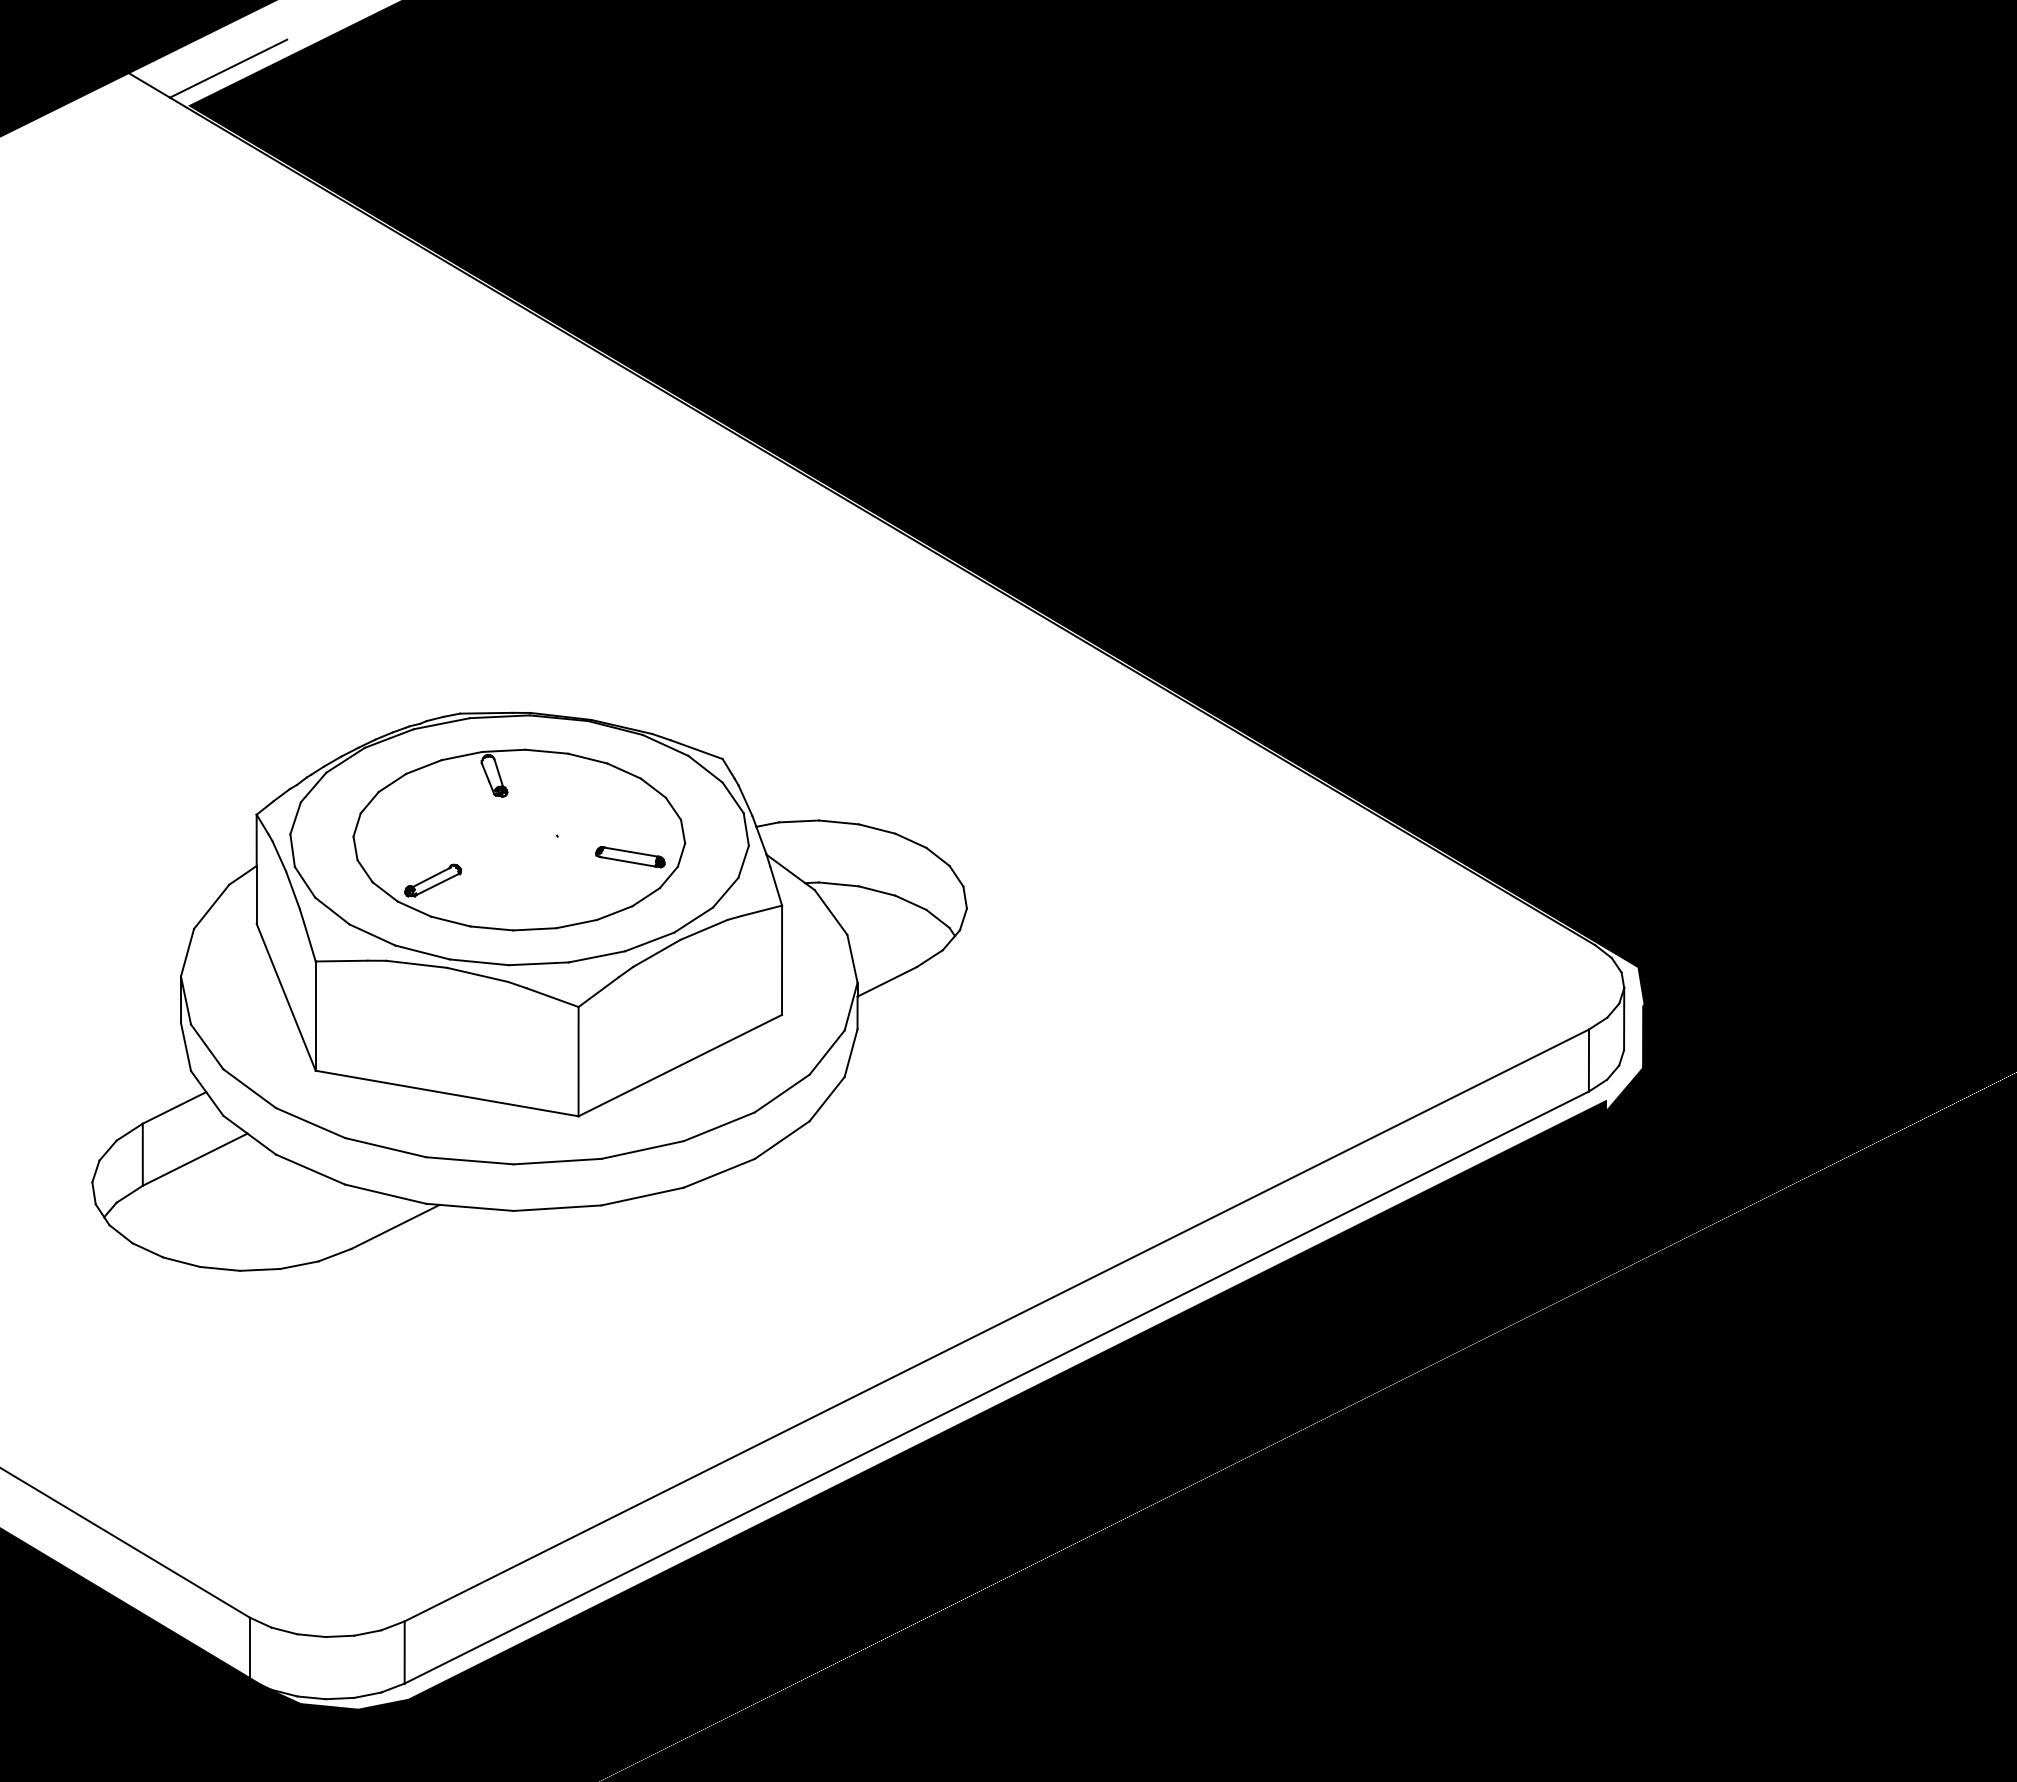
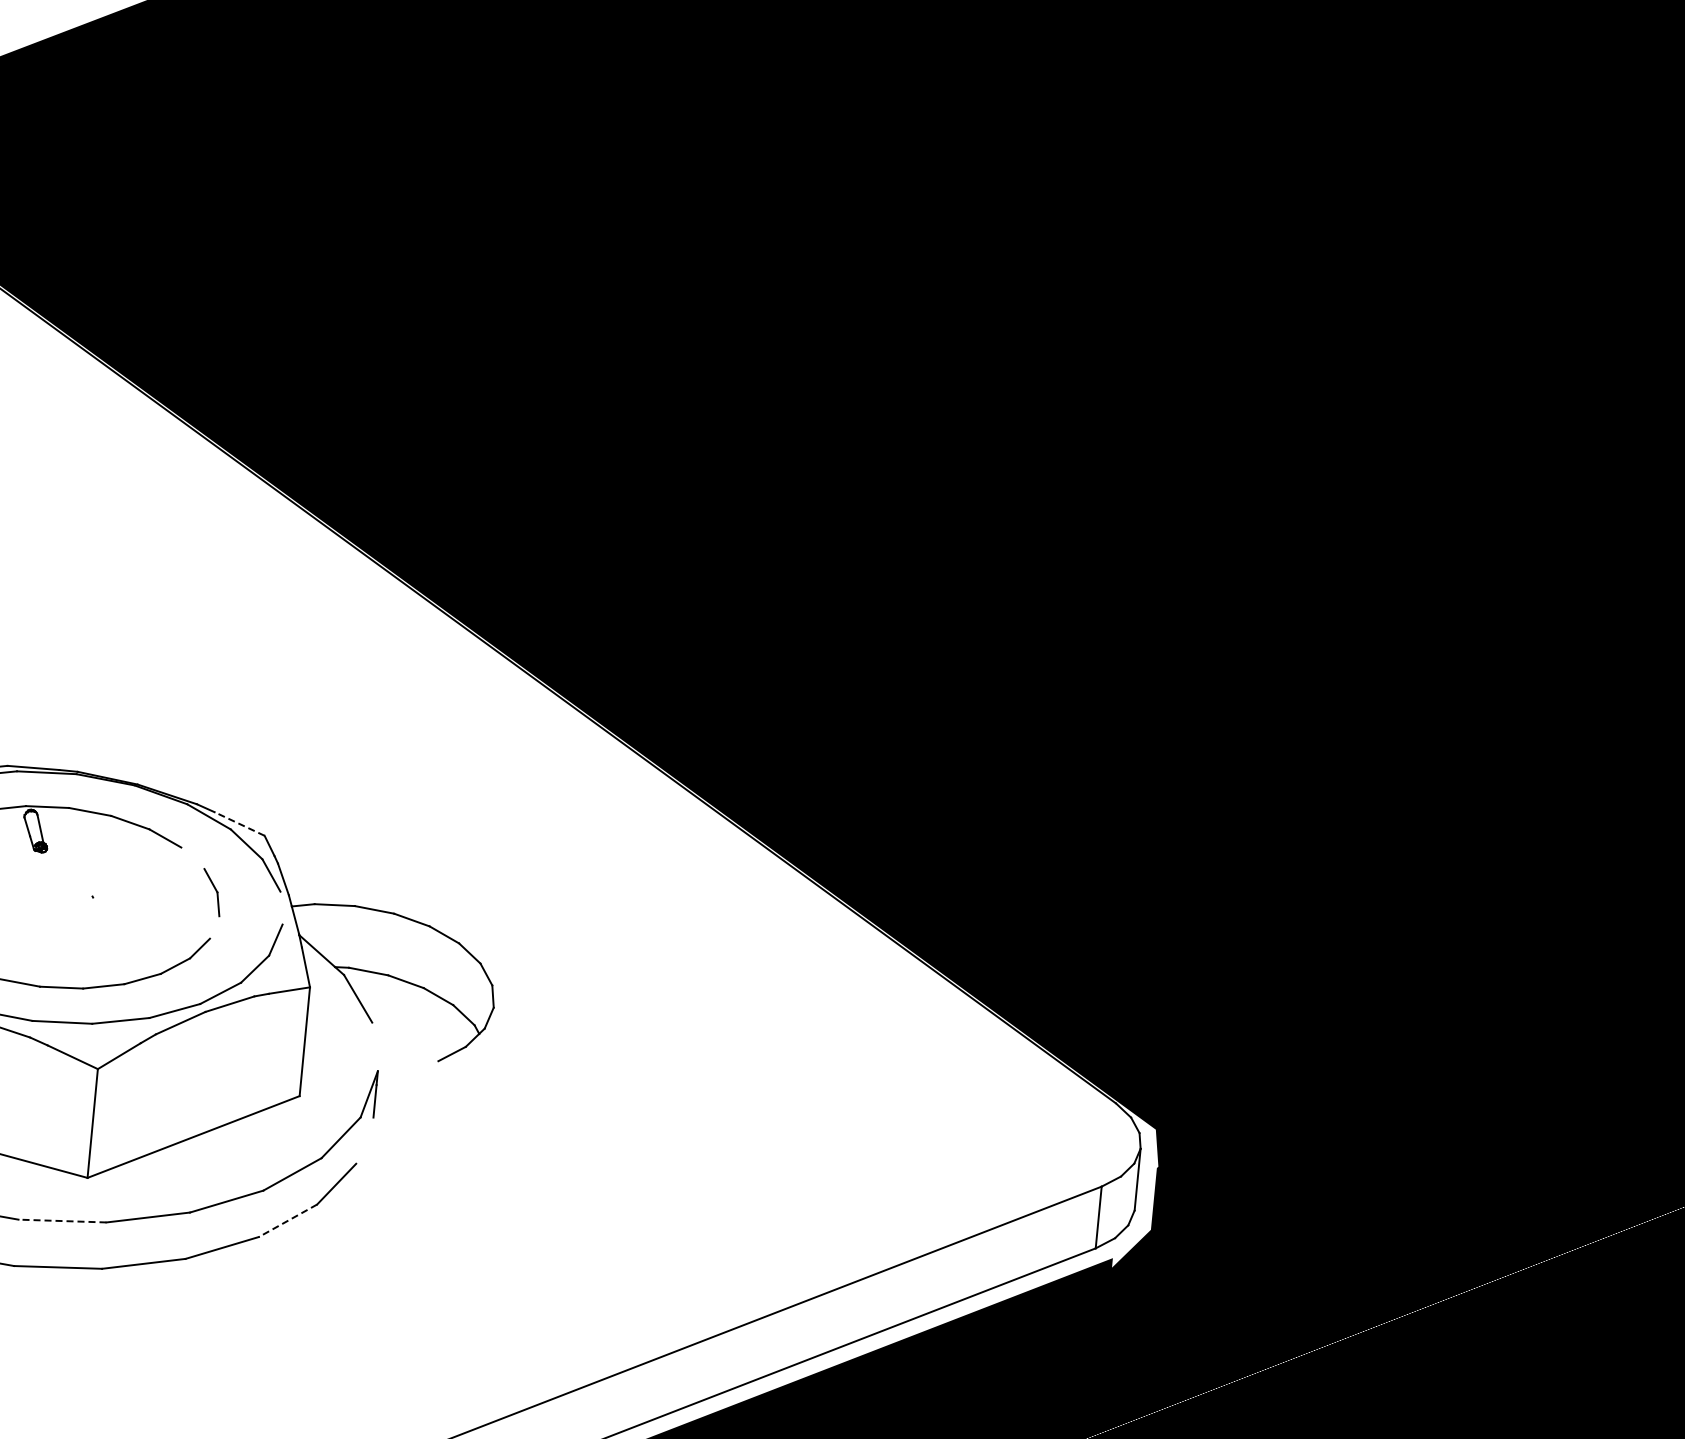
line: (696, 749) -> (239, 823), solid -> dashed
line: (652, 787) -> (192, 857), removed
line: (745, 829) -> (280, 908), removed
line: (681, 854) -> (214, 926), removed
part: (630, 857) -> (163, 925), removed
line: (852, 958) -> (375, 1046), removed
line: (886, 981) -> (406, 1072), removed
line: (850, 1052) -> (364, 1139), removed
line: (781, 1140) -> (287, 1221), solid -> dashed
line: (557, 1161) -> (62, 1220), solid -> dashed

